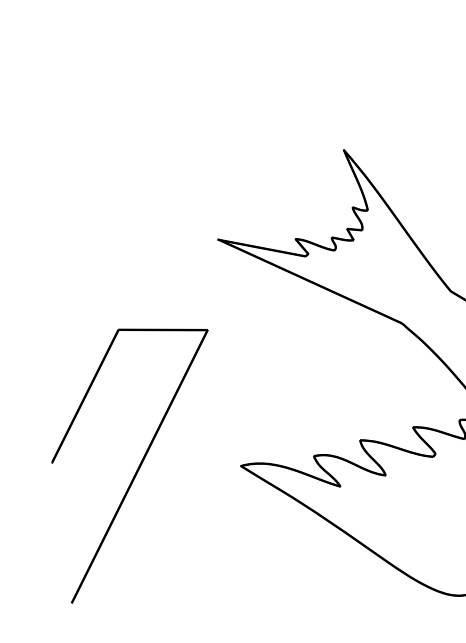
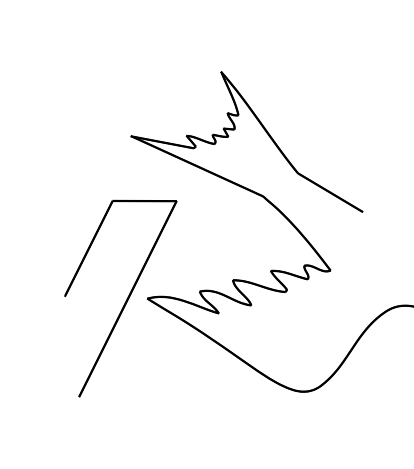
part: (129, 465) -> (120, 298), moved

